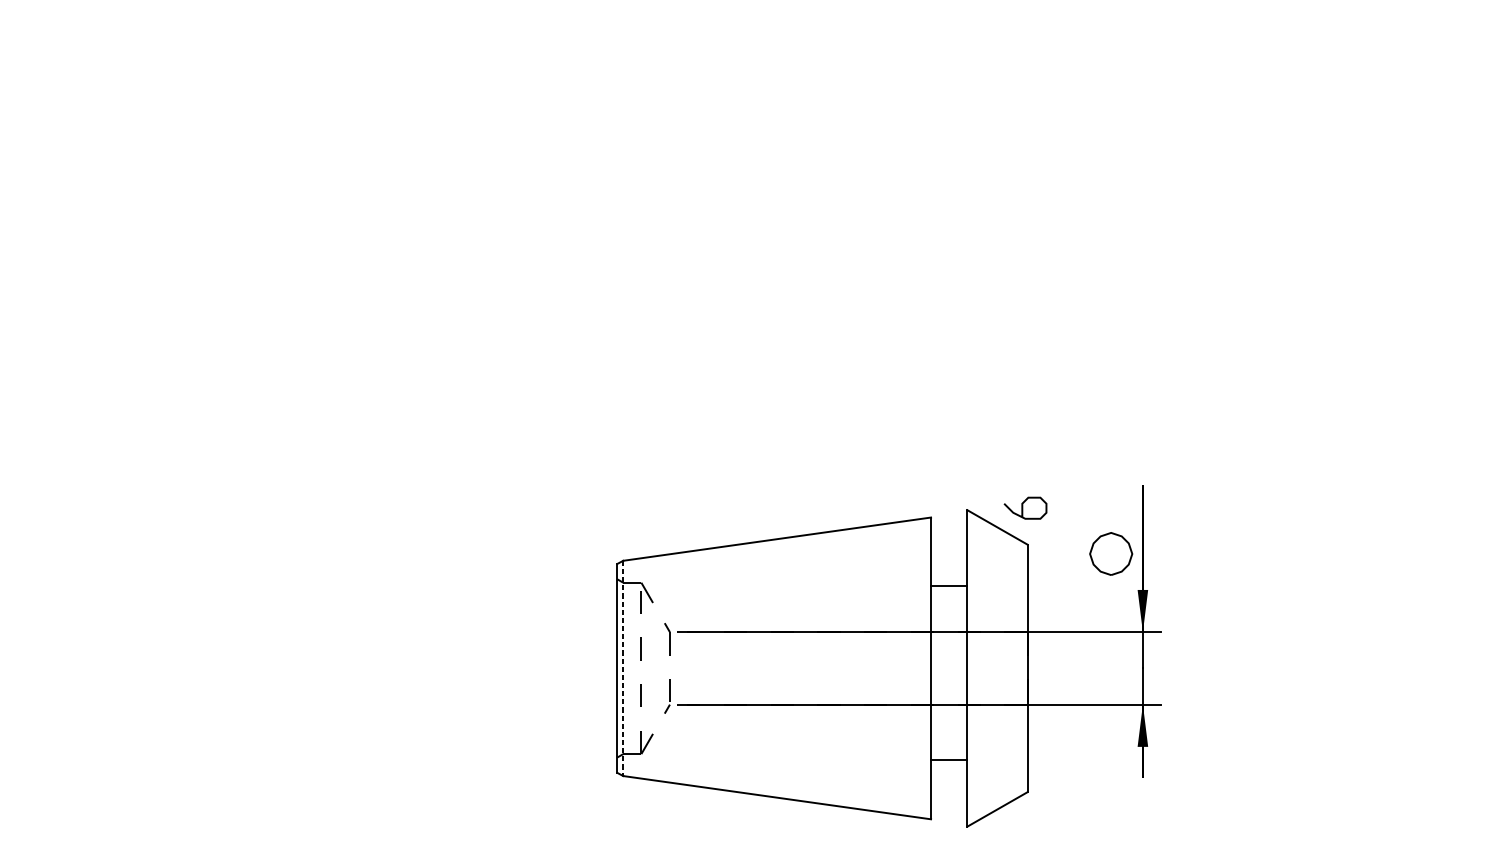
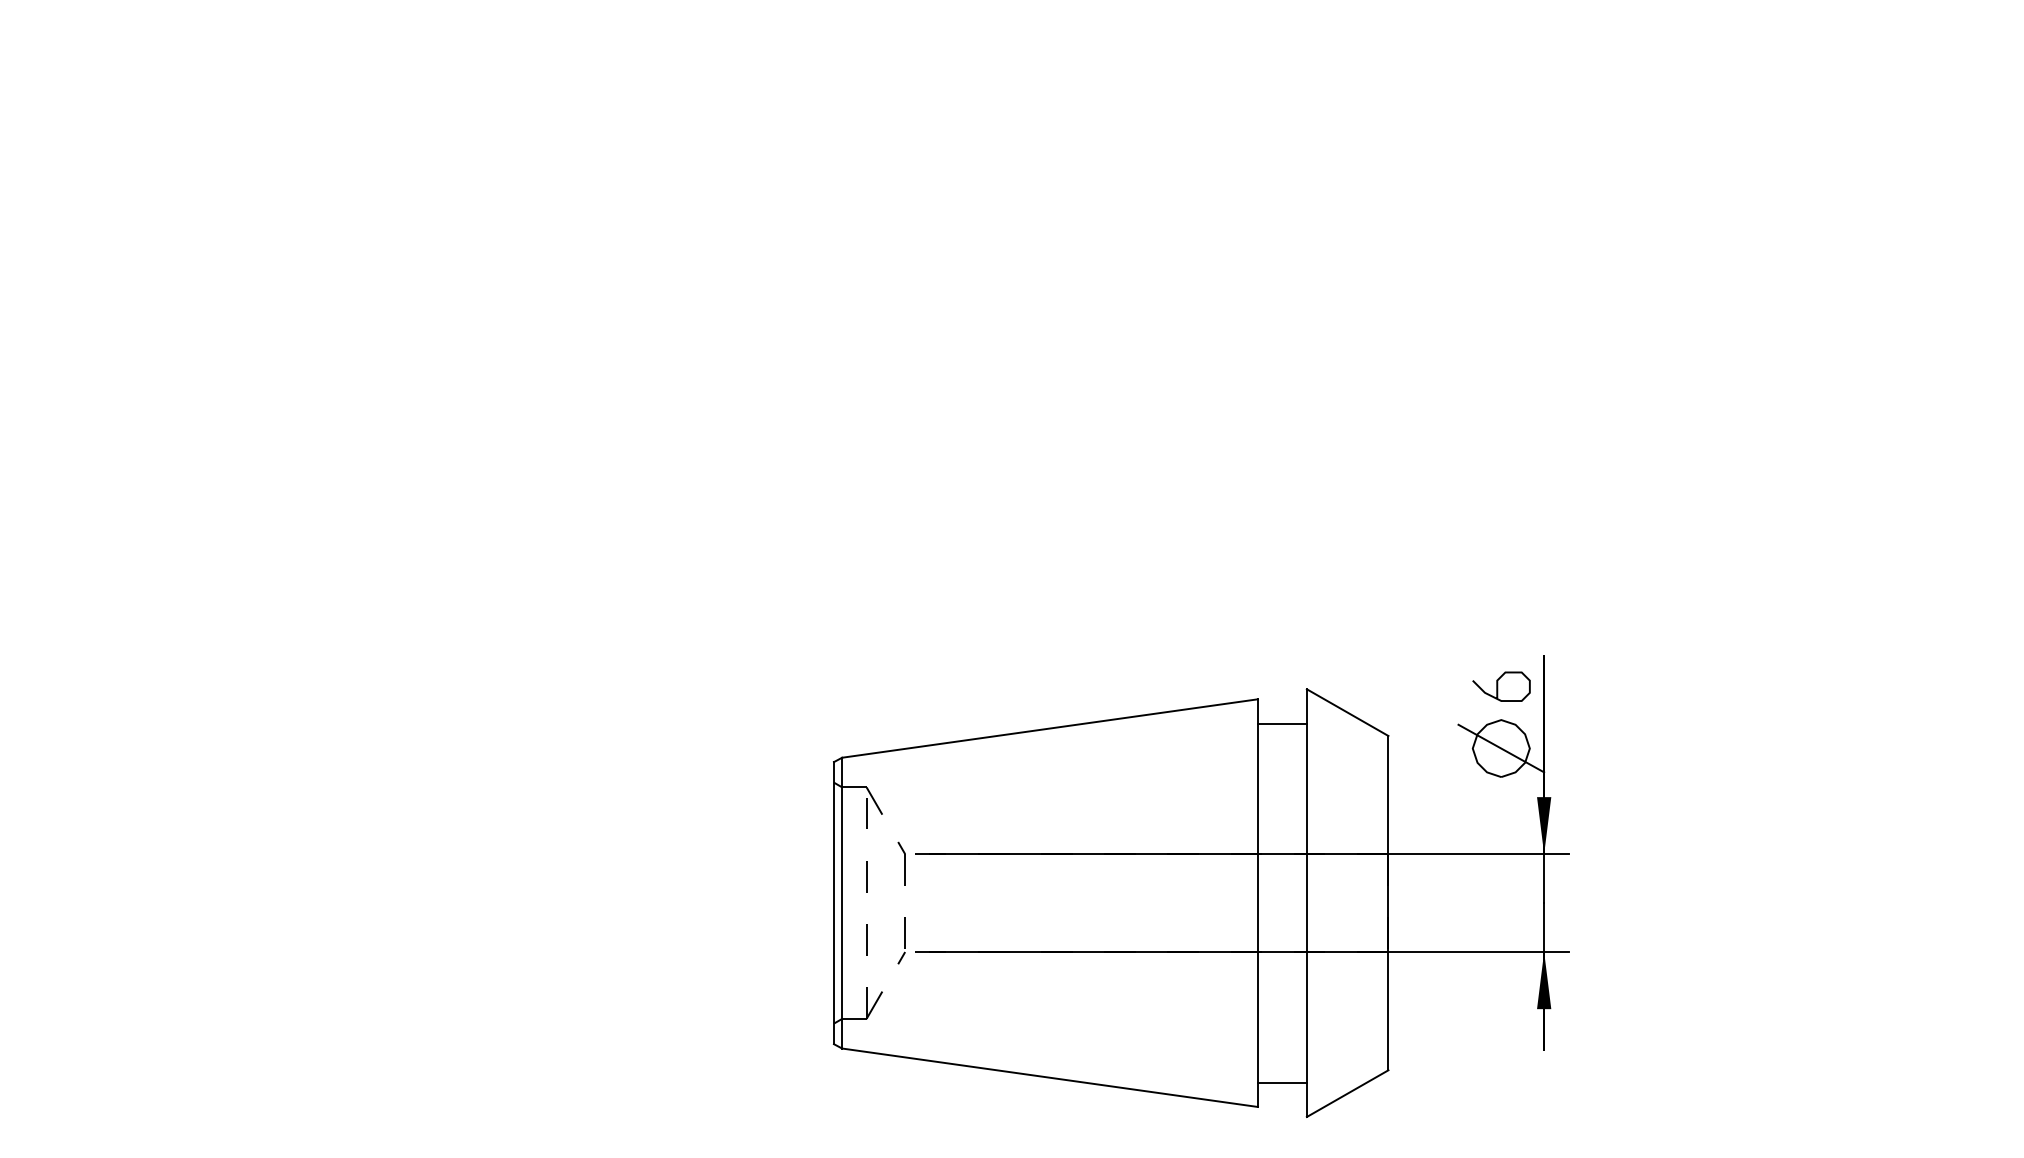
curve: (1023, 508) -> (1498, 686), moved
line: (1111, 553) -> (1501, 748), added
line: (948, 585) -> (1281, 723), moved
line: (623, 668) -> (842, 903), dashed -> solid
line: (948, 760) -> (1281, 1082), moved

